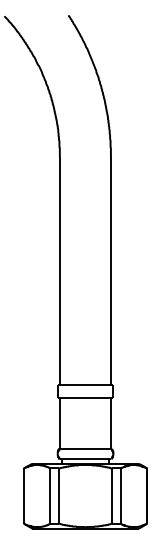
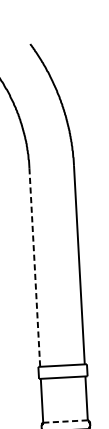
line: (59, 270) -> (34, 267), solid -> dashed
line: (85, 448) -> (65, 421), solid -> dashed

